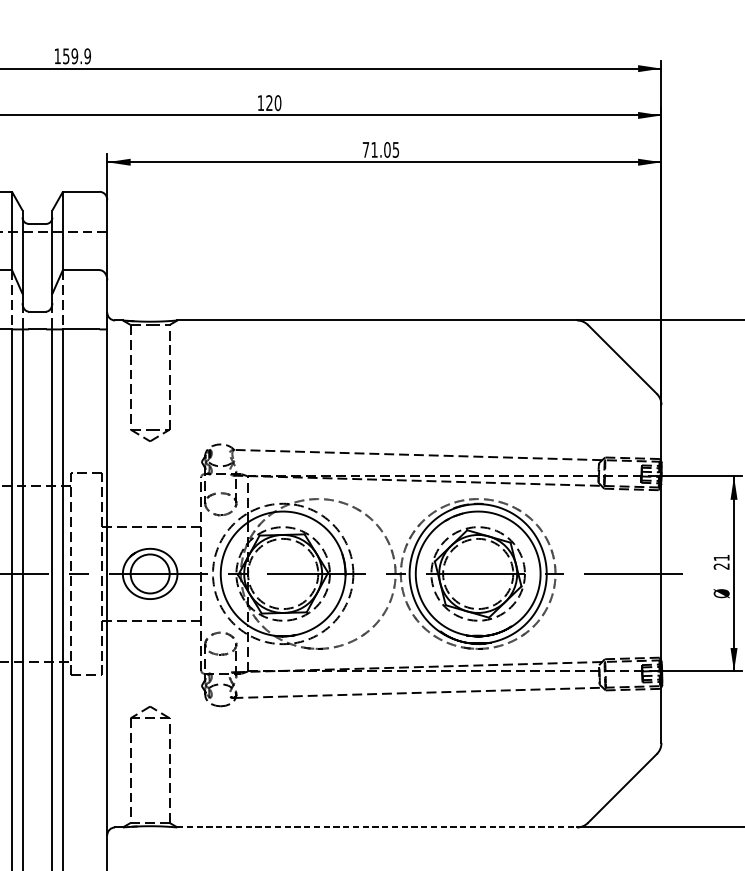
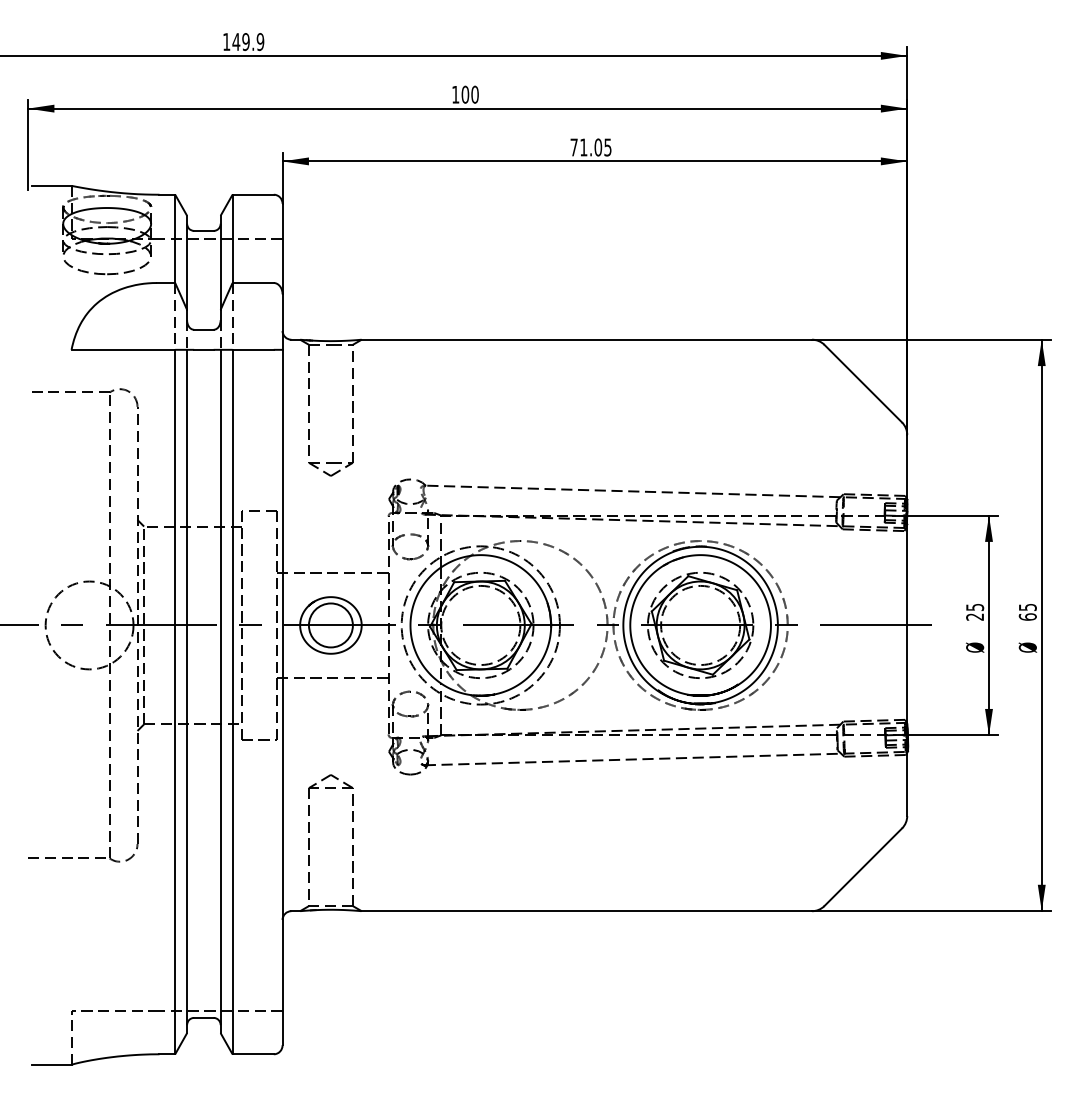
text: (66, 56) -> (236, 42), 159.9 -> 149.9
text: (269, 102) -> (465, 94), 120 -> 100
text: (722, 558) -> (975, 607), 21 -> 25
line: (377, 827) -> (587, 911), dashed -> solid

